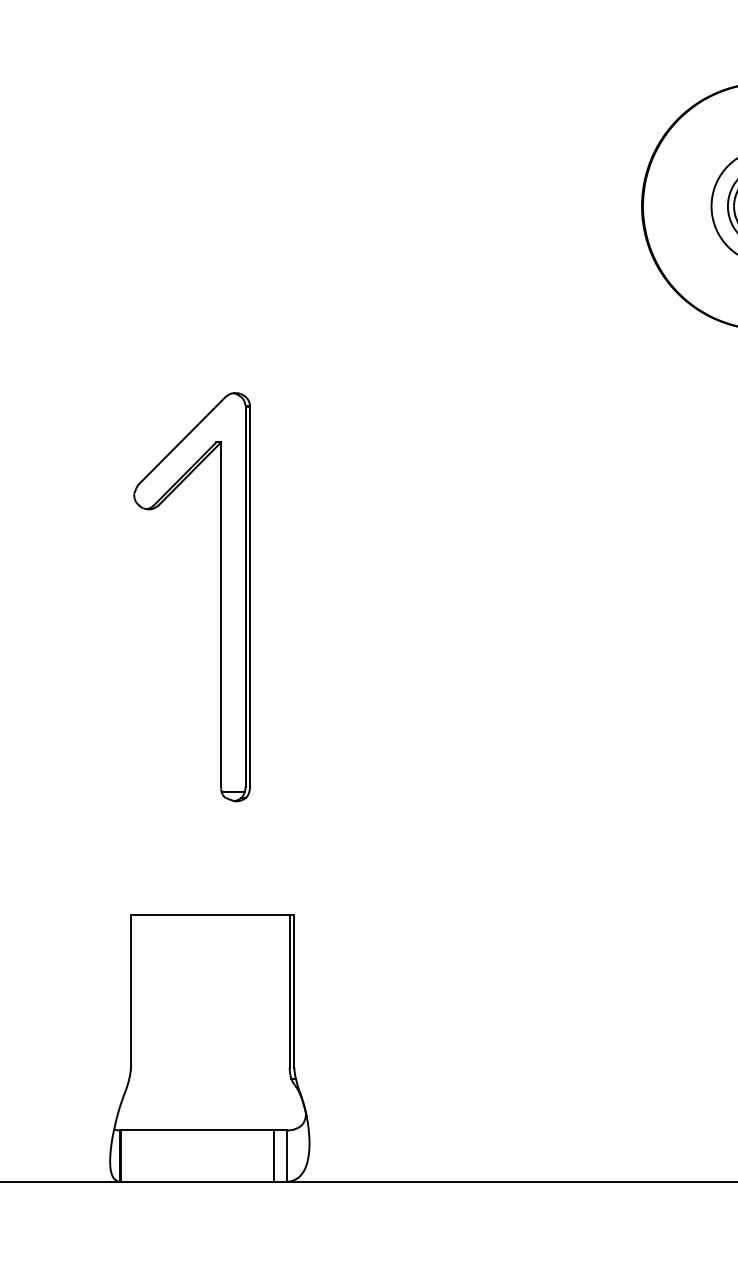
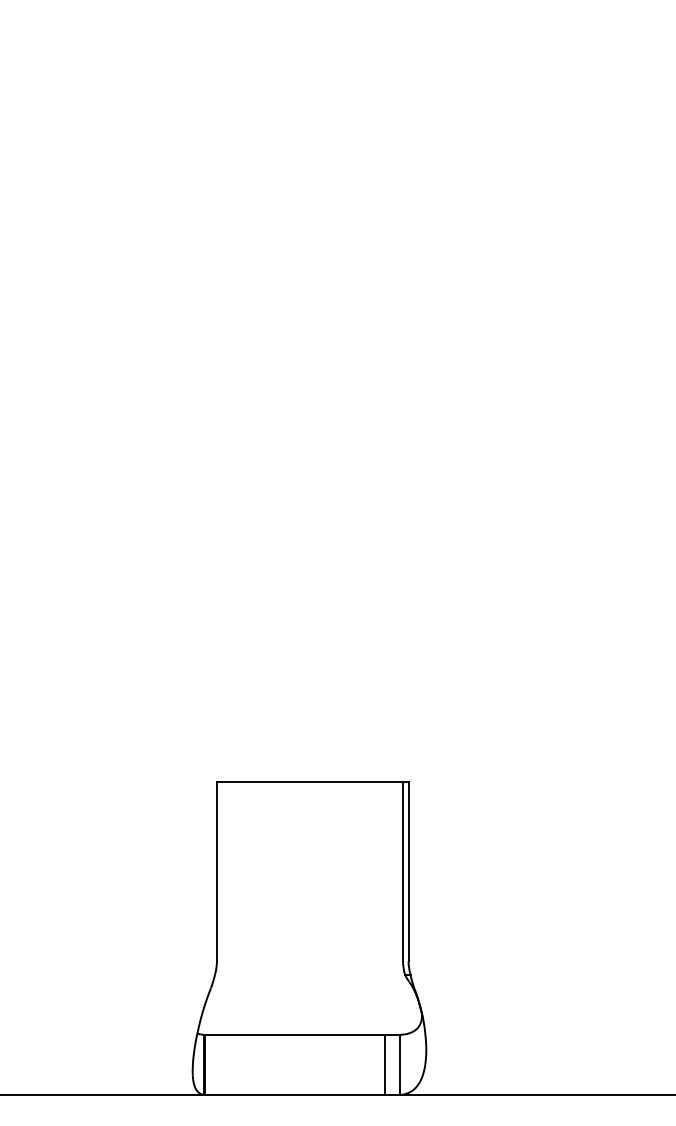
part: (220, 597) -> (321, 410), removed

